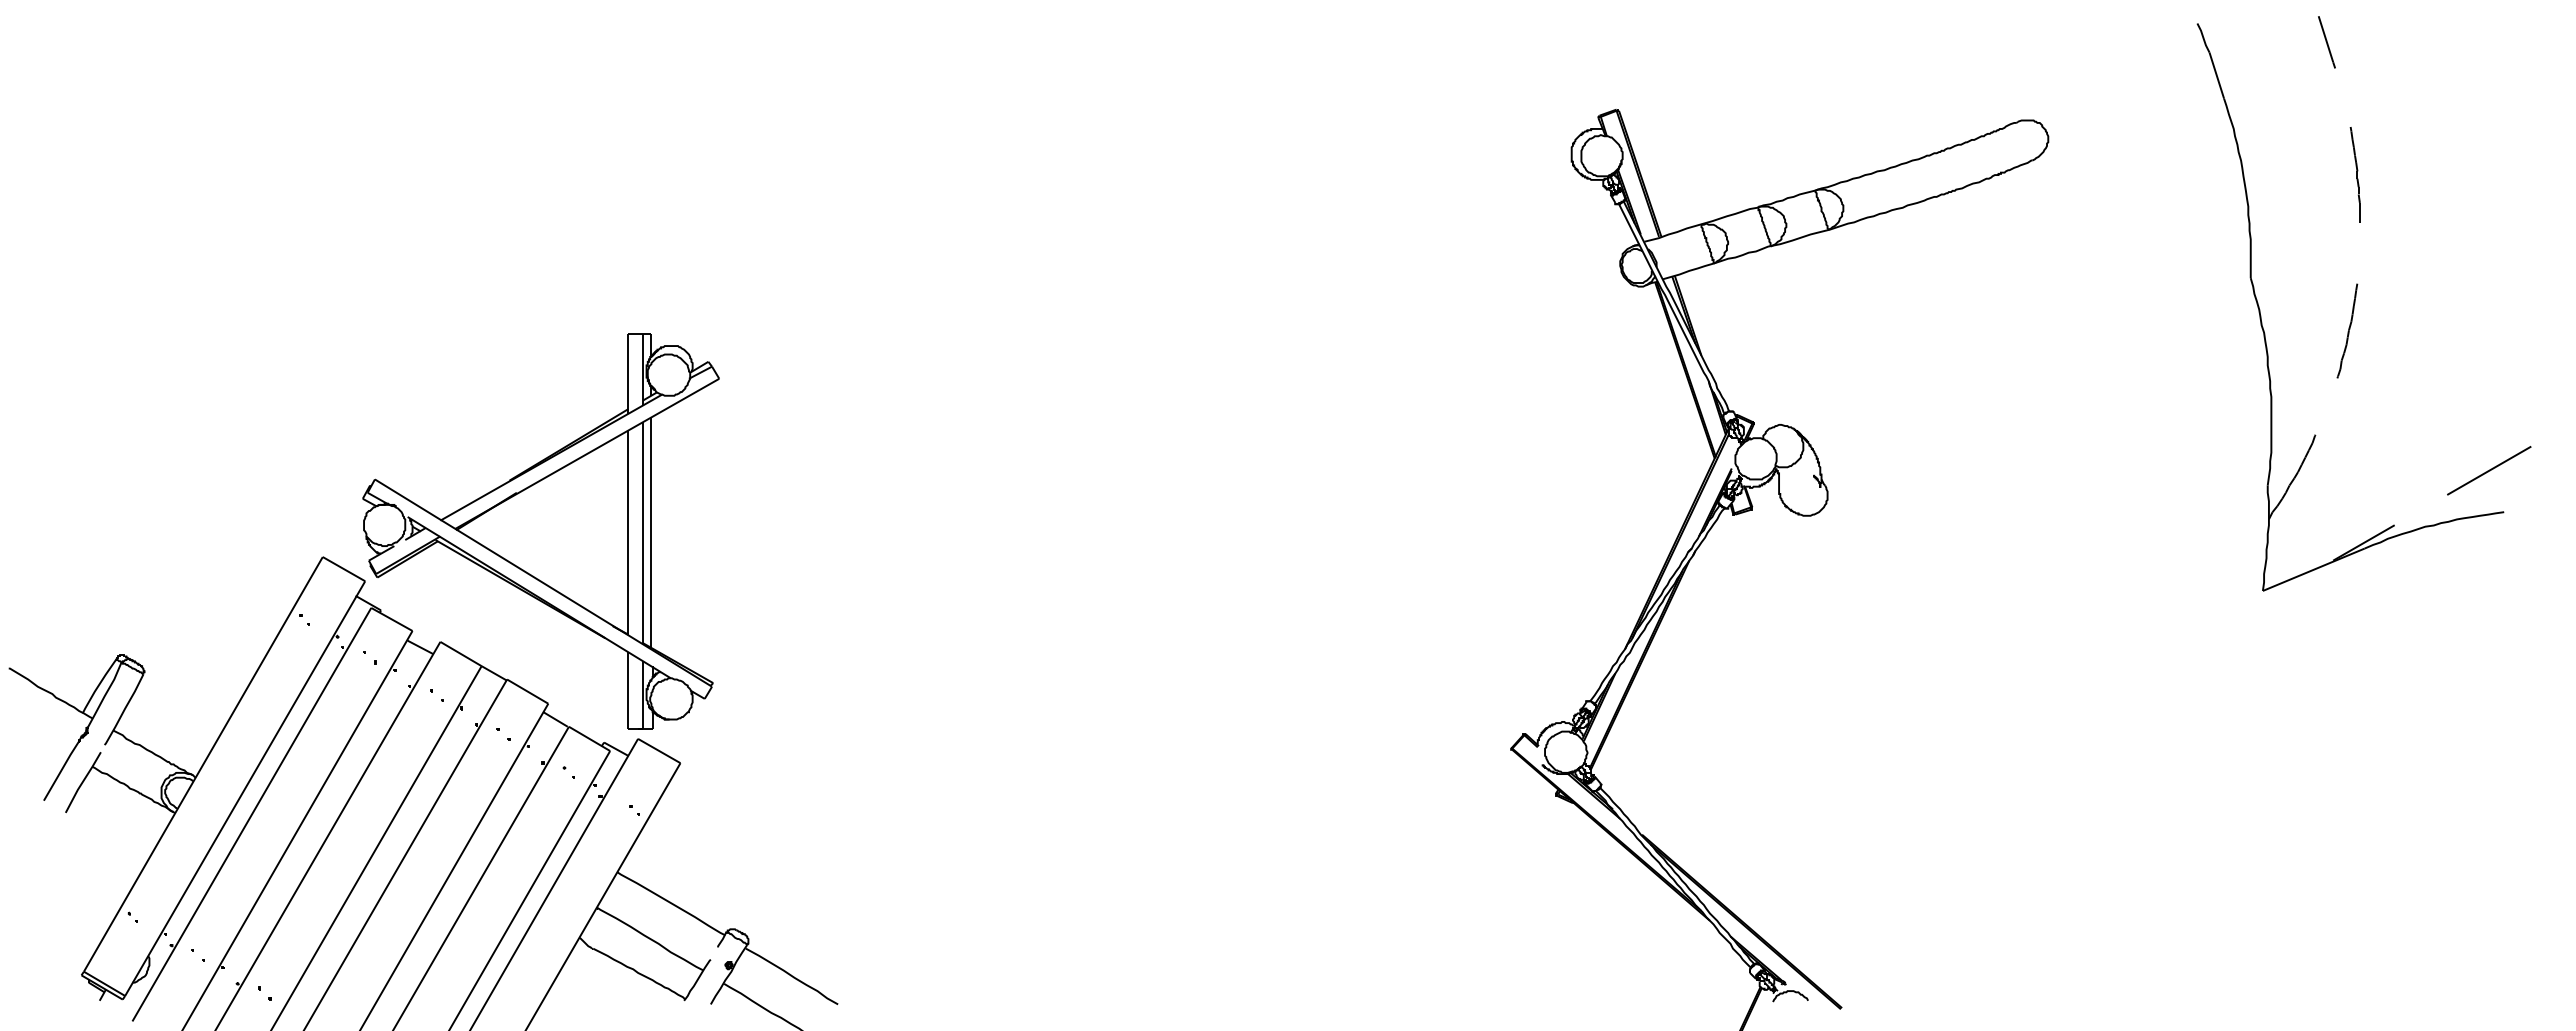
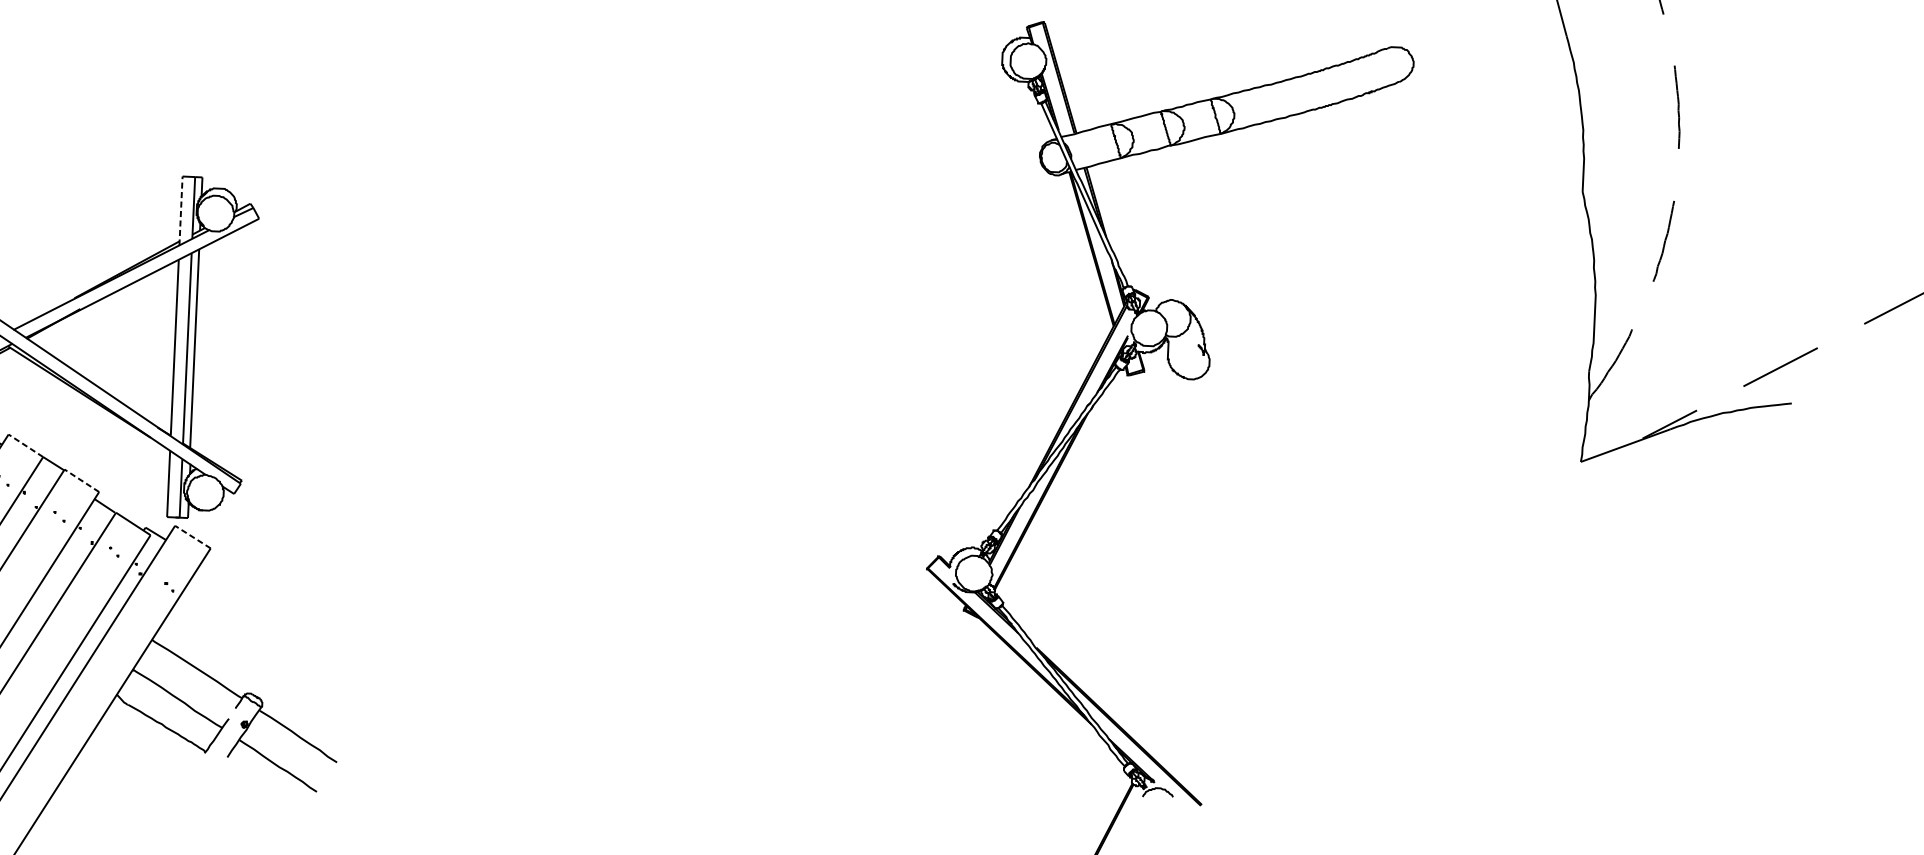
line: (628, 373) -> (181, 210), solid -> dashed
line: (461, 654) -> (26, 446), solid -> dashed
line: (527, 691) -> (81, 480), solid -> dashed
line: (658, 750) -> (192, 536), solid -> dashed

